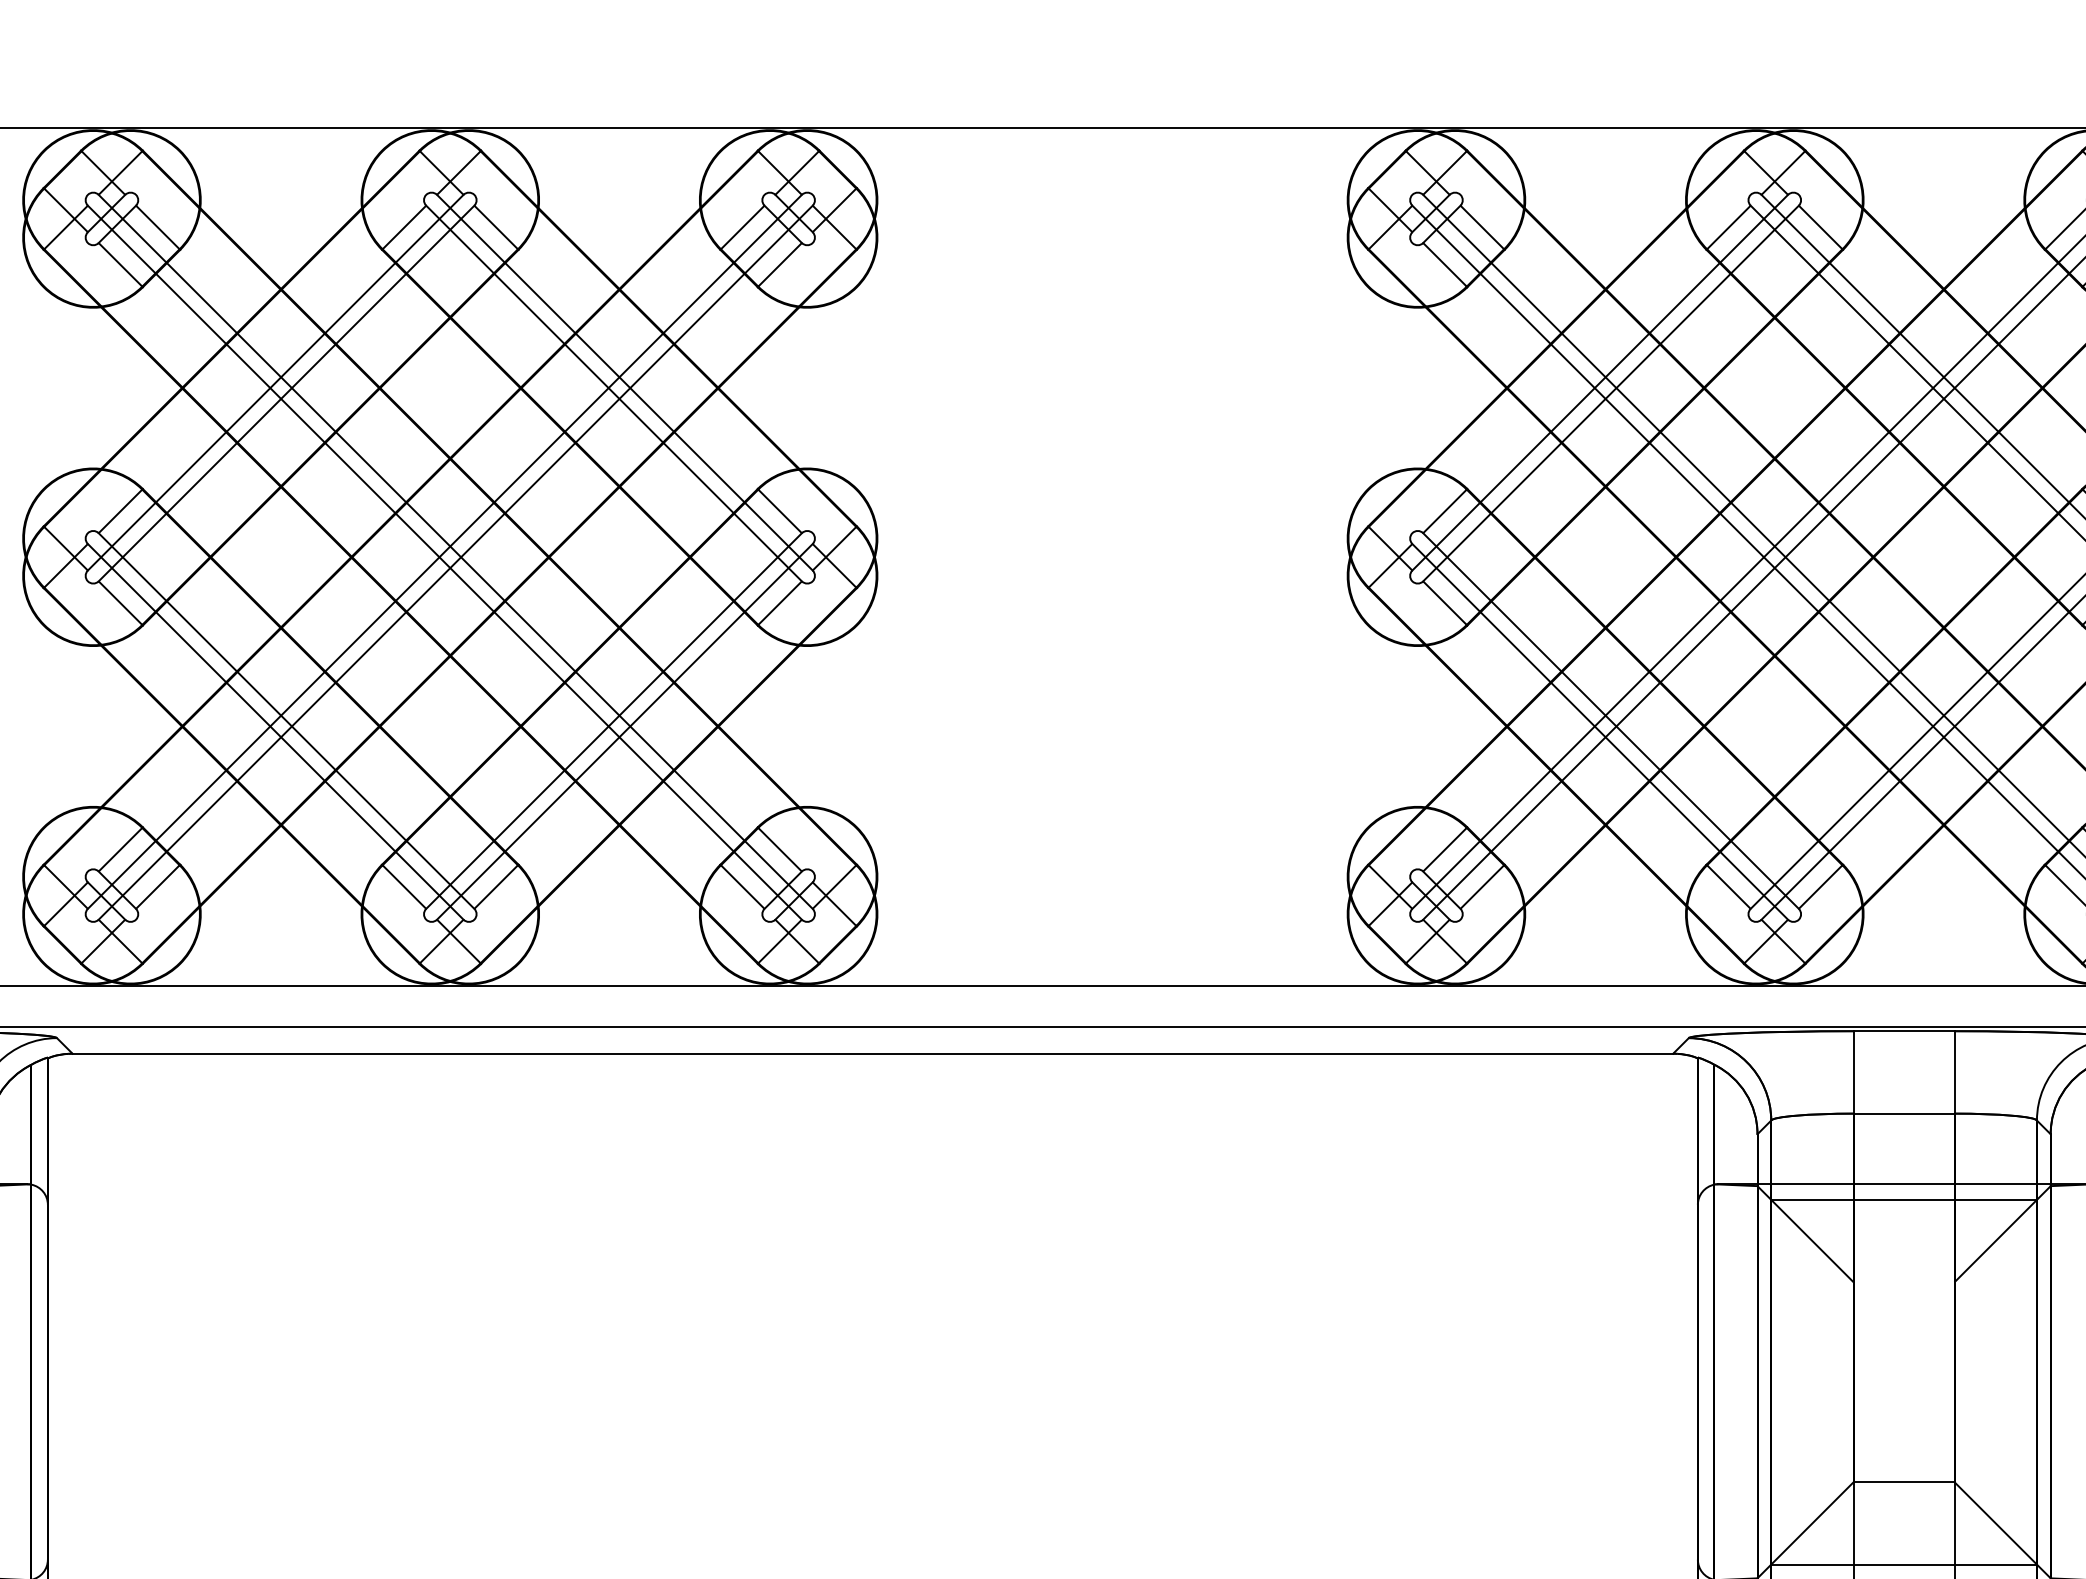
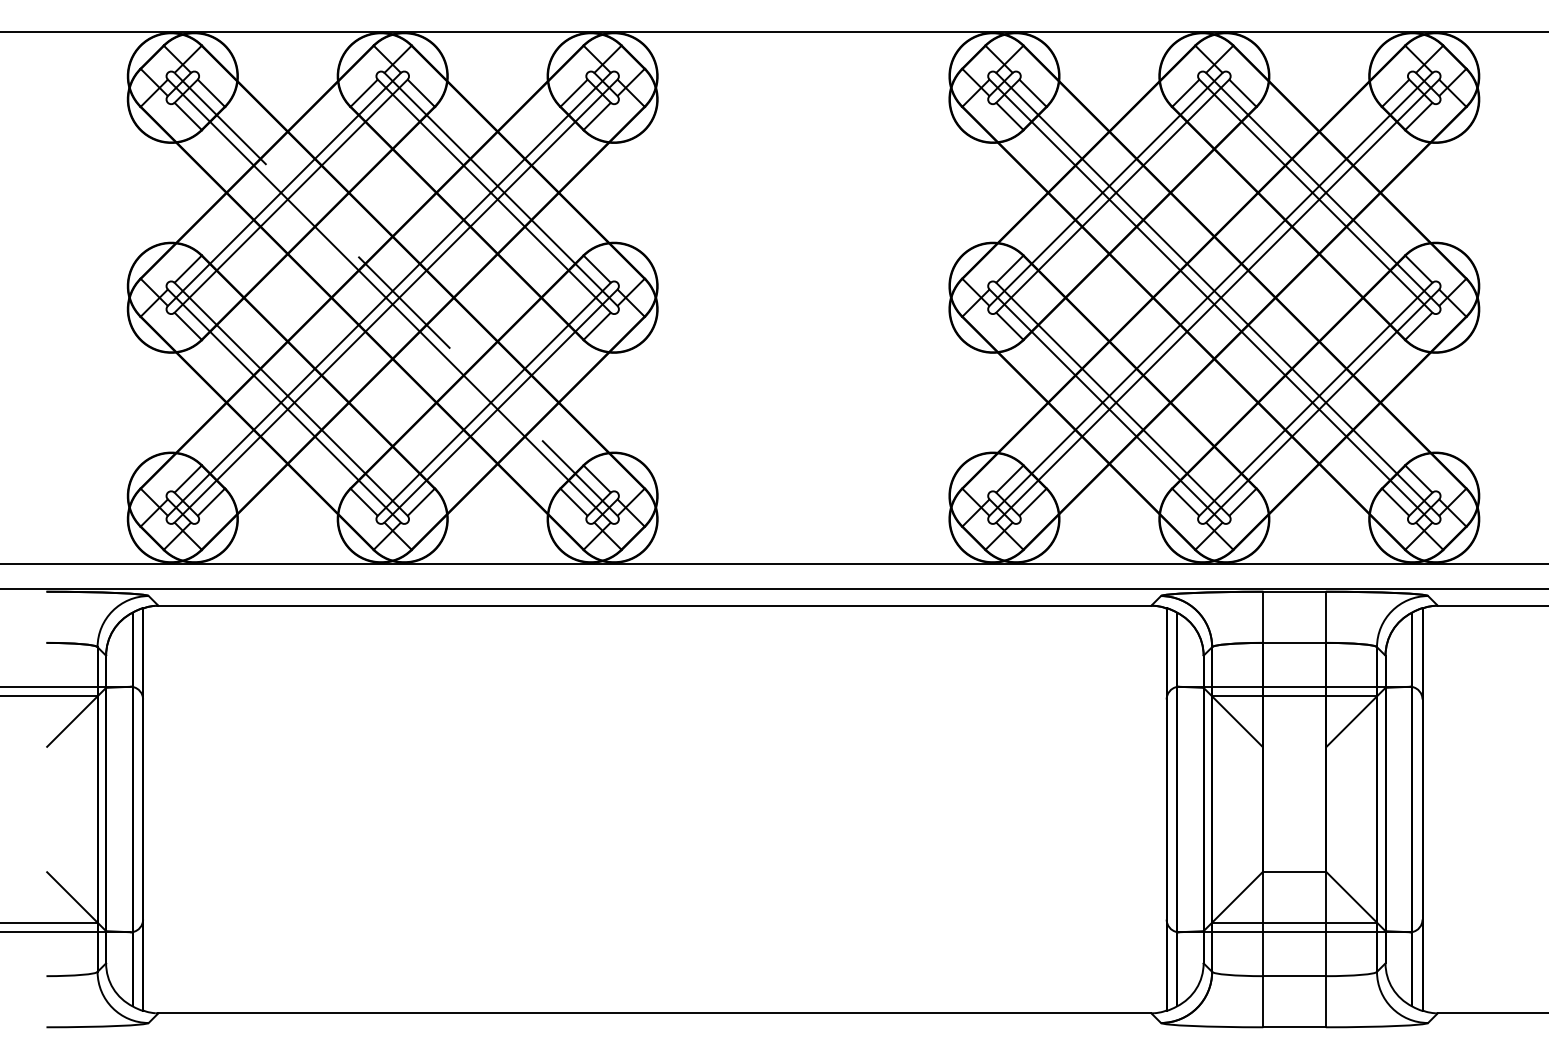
line: (456, 552) -> (396, 294), solid -> dashed

